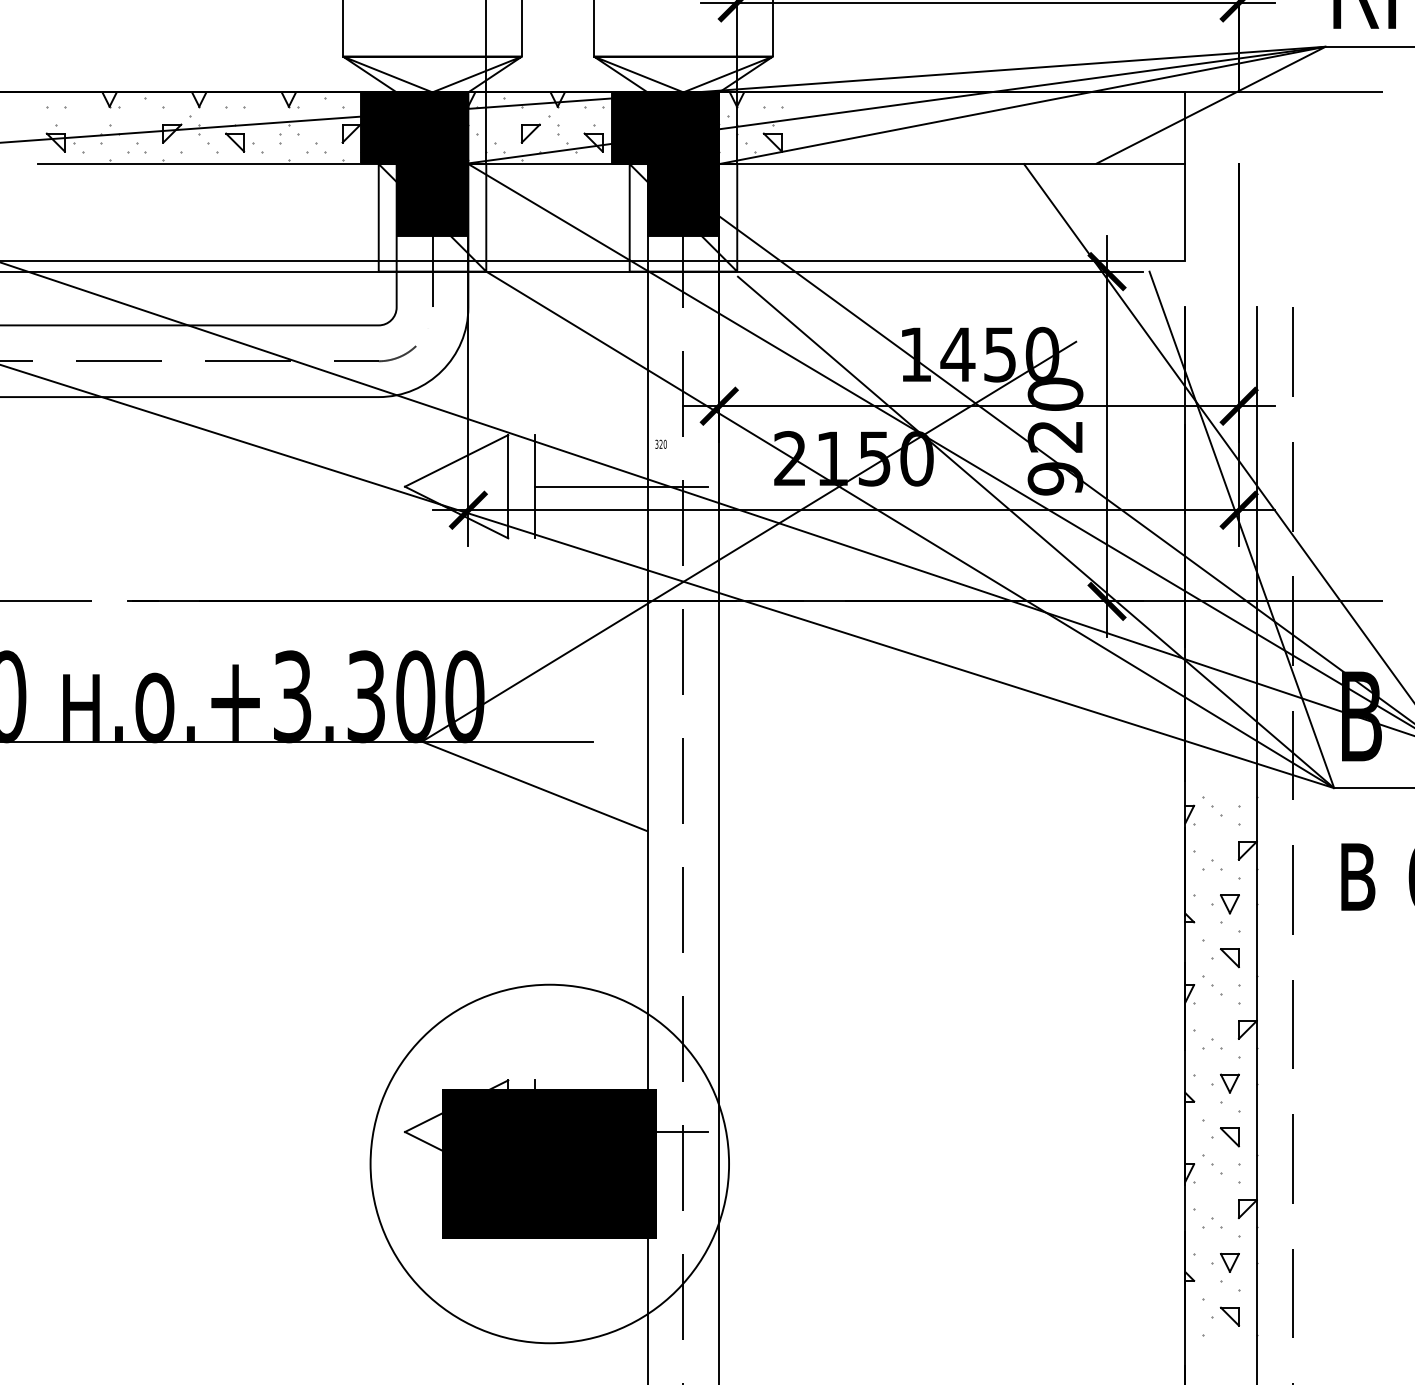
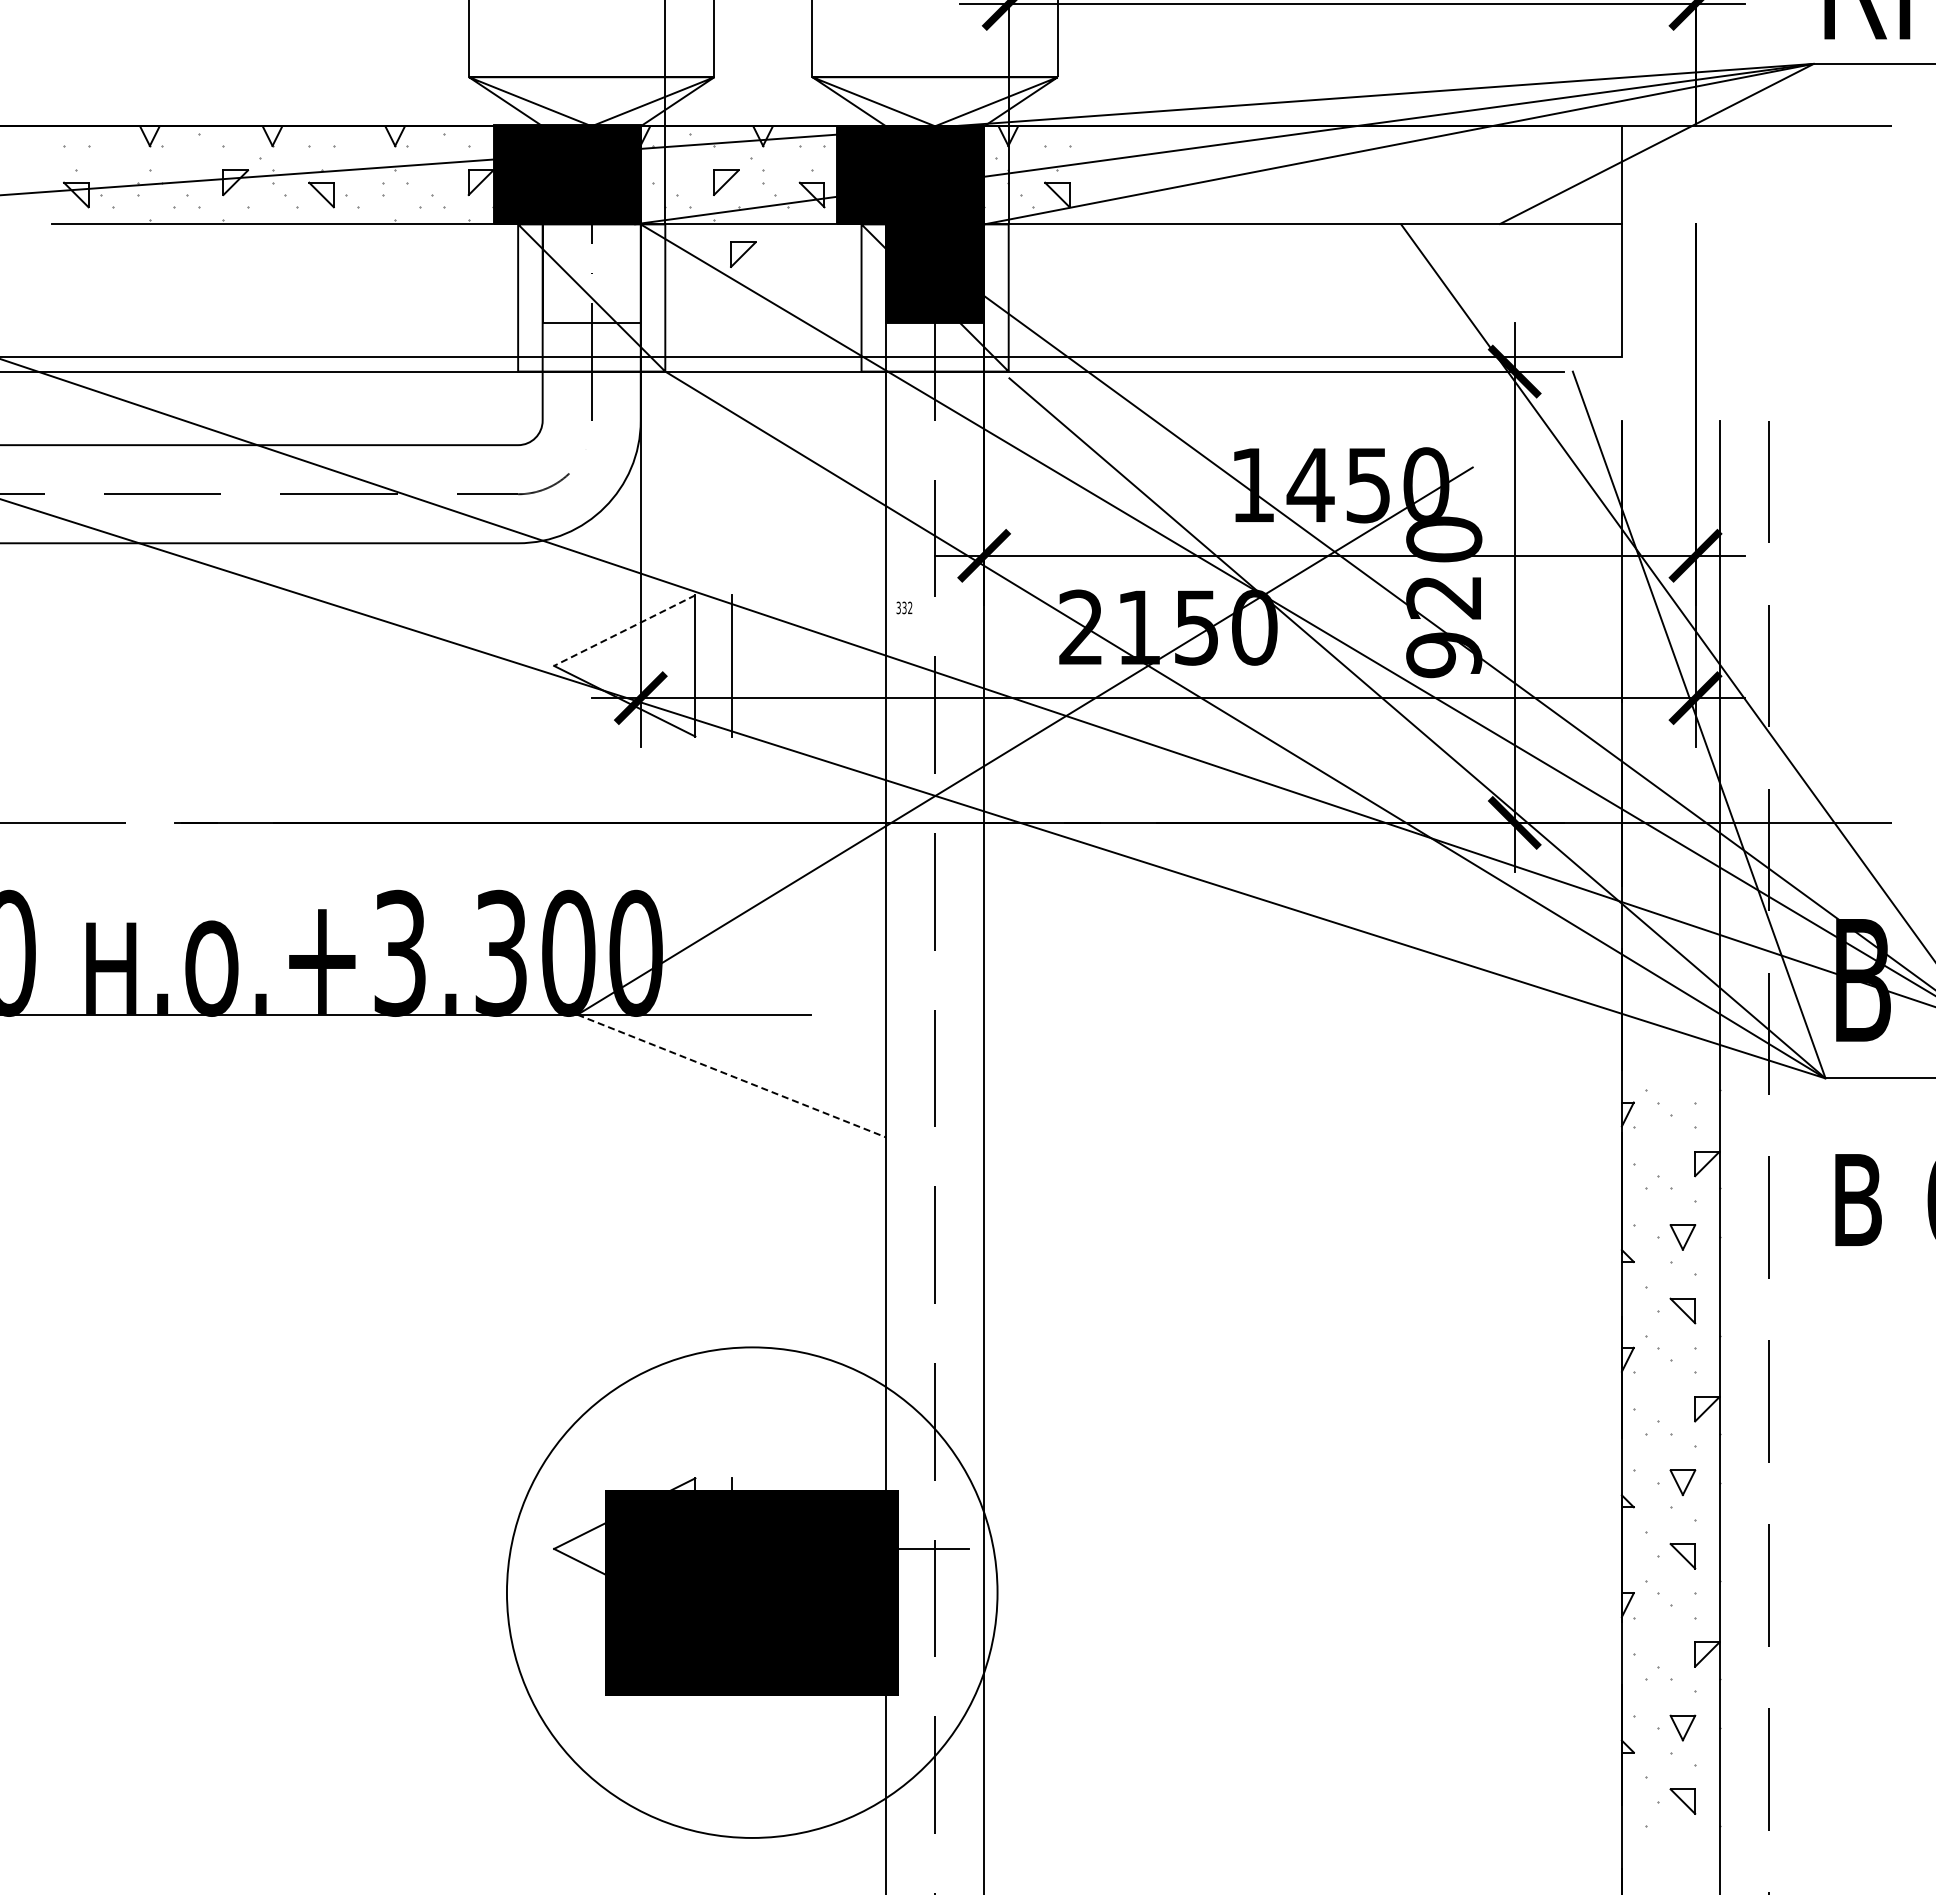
part: (543, 186) -> (743, 254), added
fill: (432, 199) -> (591, 273), removed
text: (663, 444) -> (907, 607), 320 -> 332
line: (456, 460) -> (624, 630), solid -> dashed
line: (621, 486) -> (850, 665), removed
line: (535, 786) -> (732, 1076), solid -> dashed

